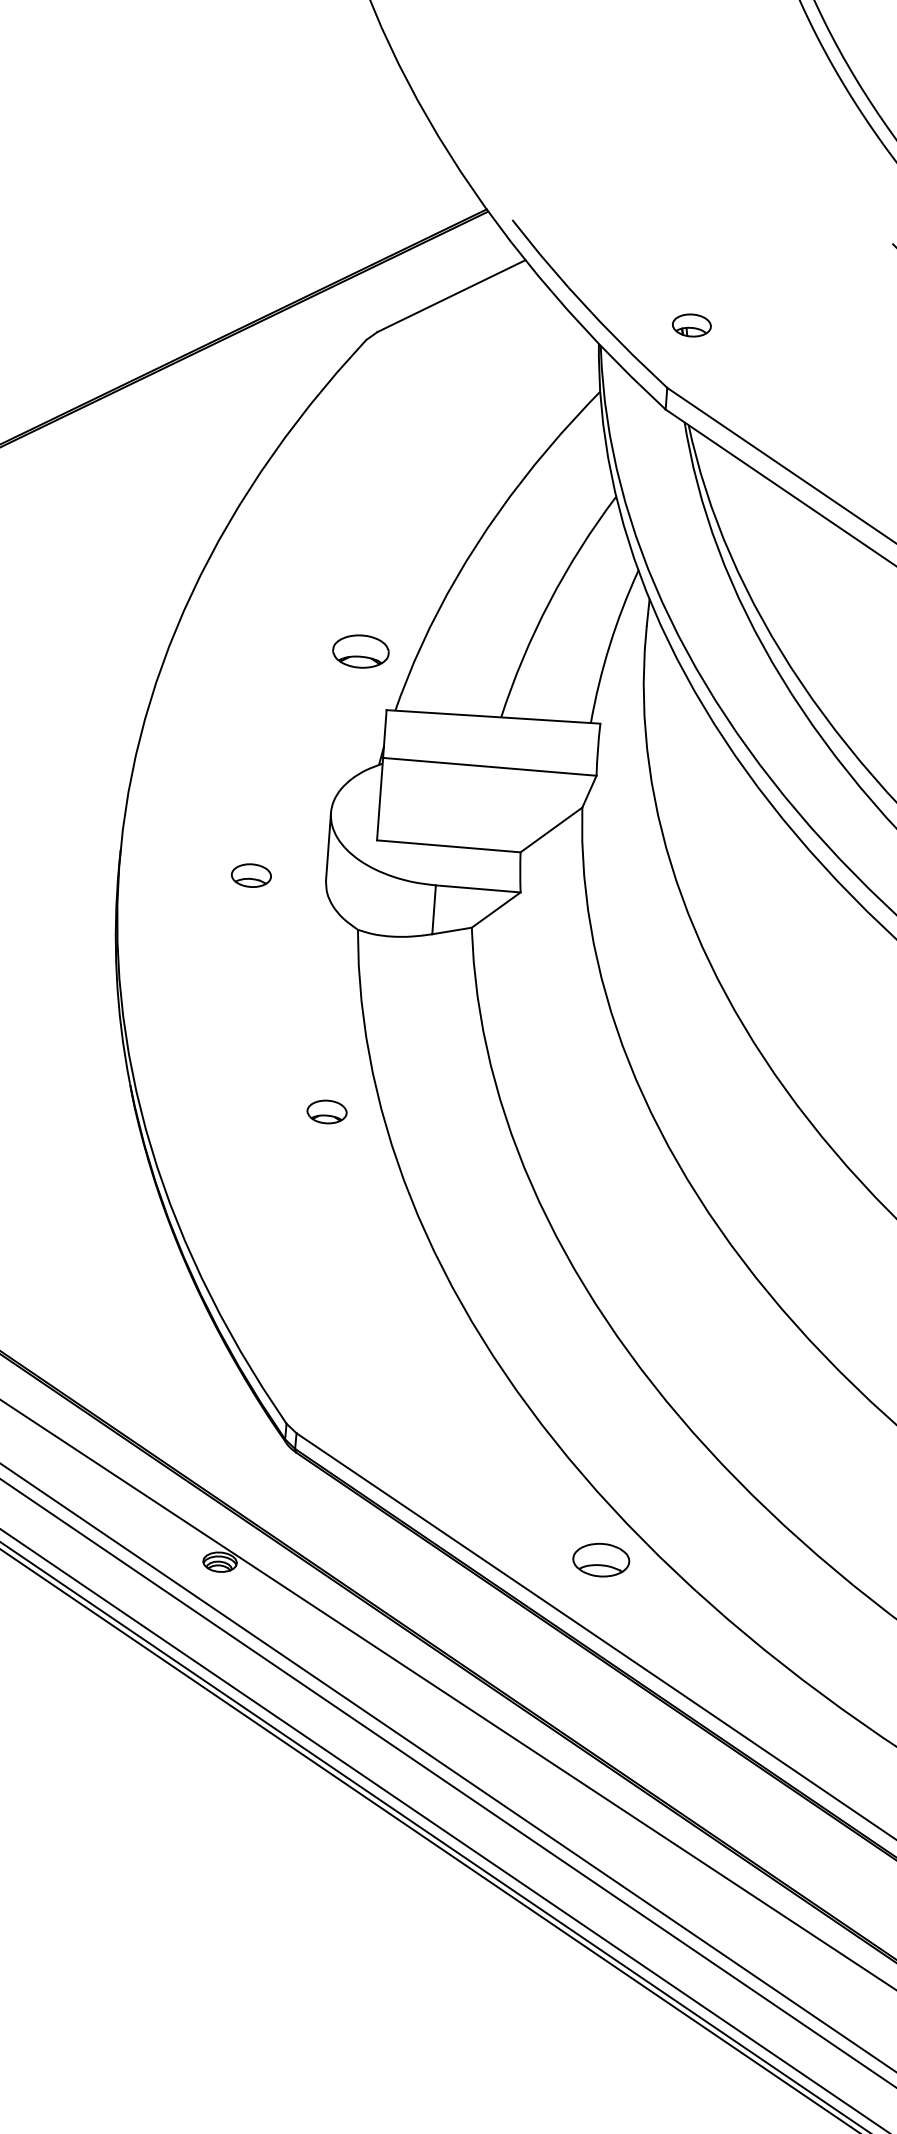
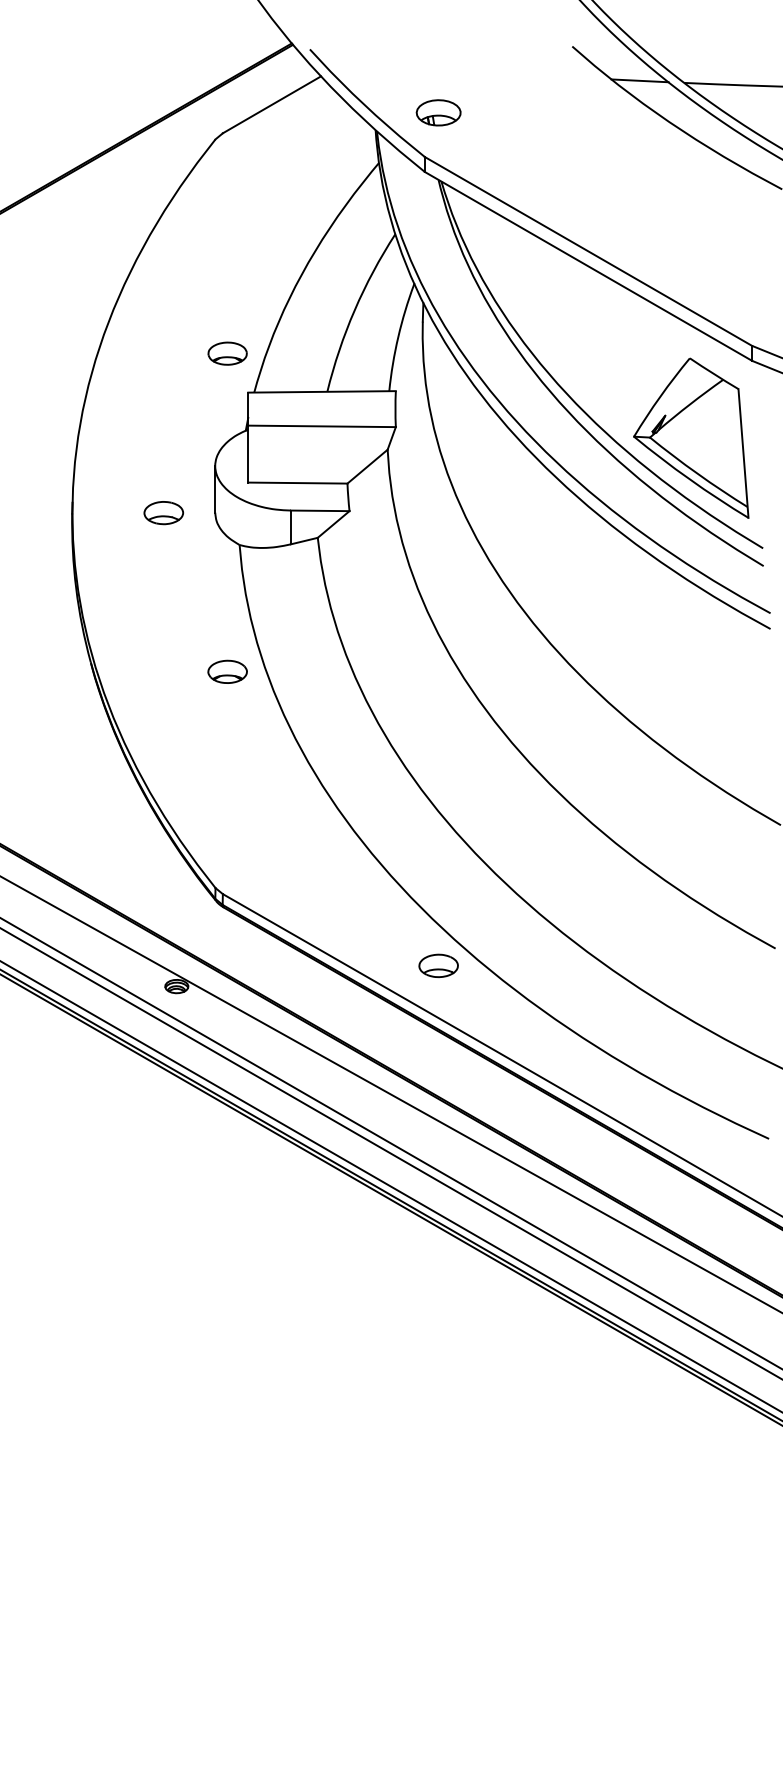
part: (691, 324) -> (438, 112), size x1.67
part: (251, 876) -> (163, 513), size x1.43
part: (326, 1111) -> (227, 671), size x1.43

